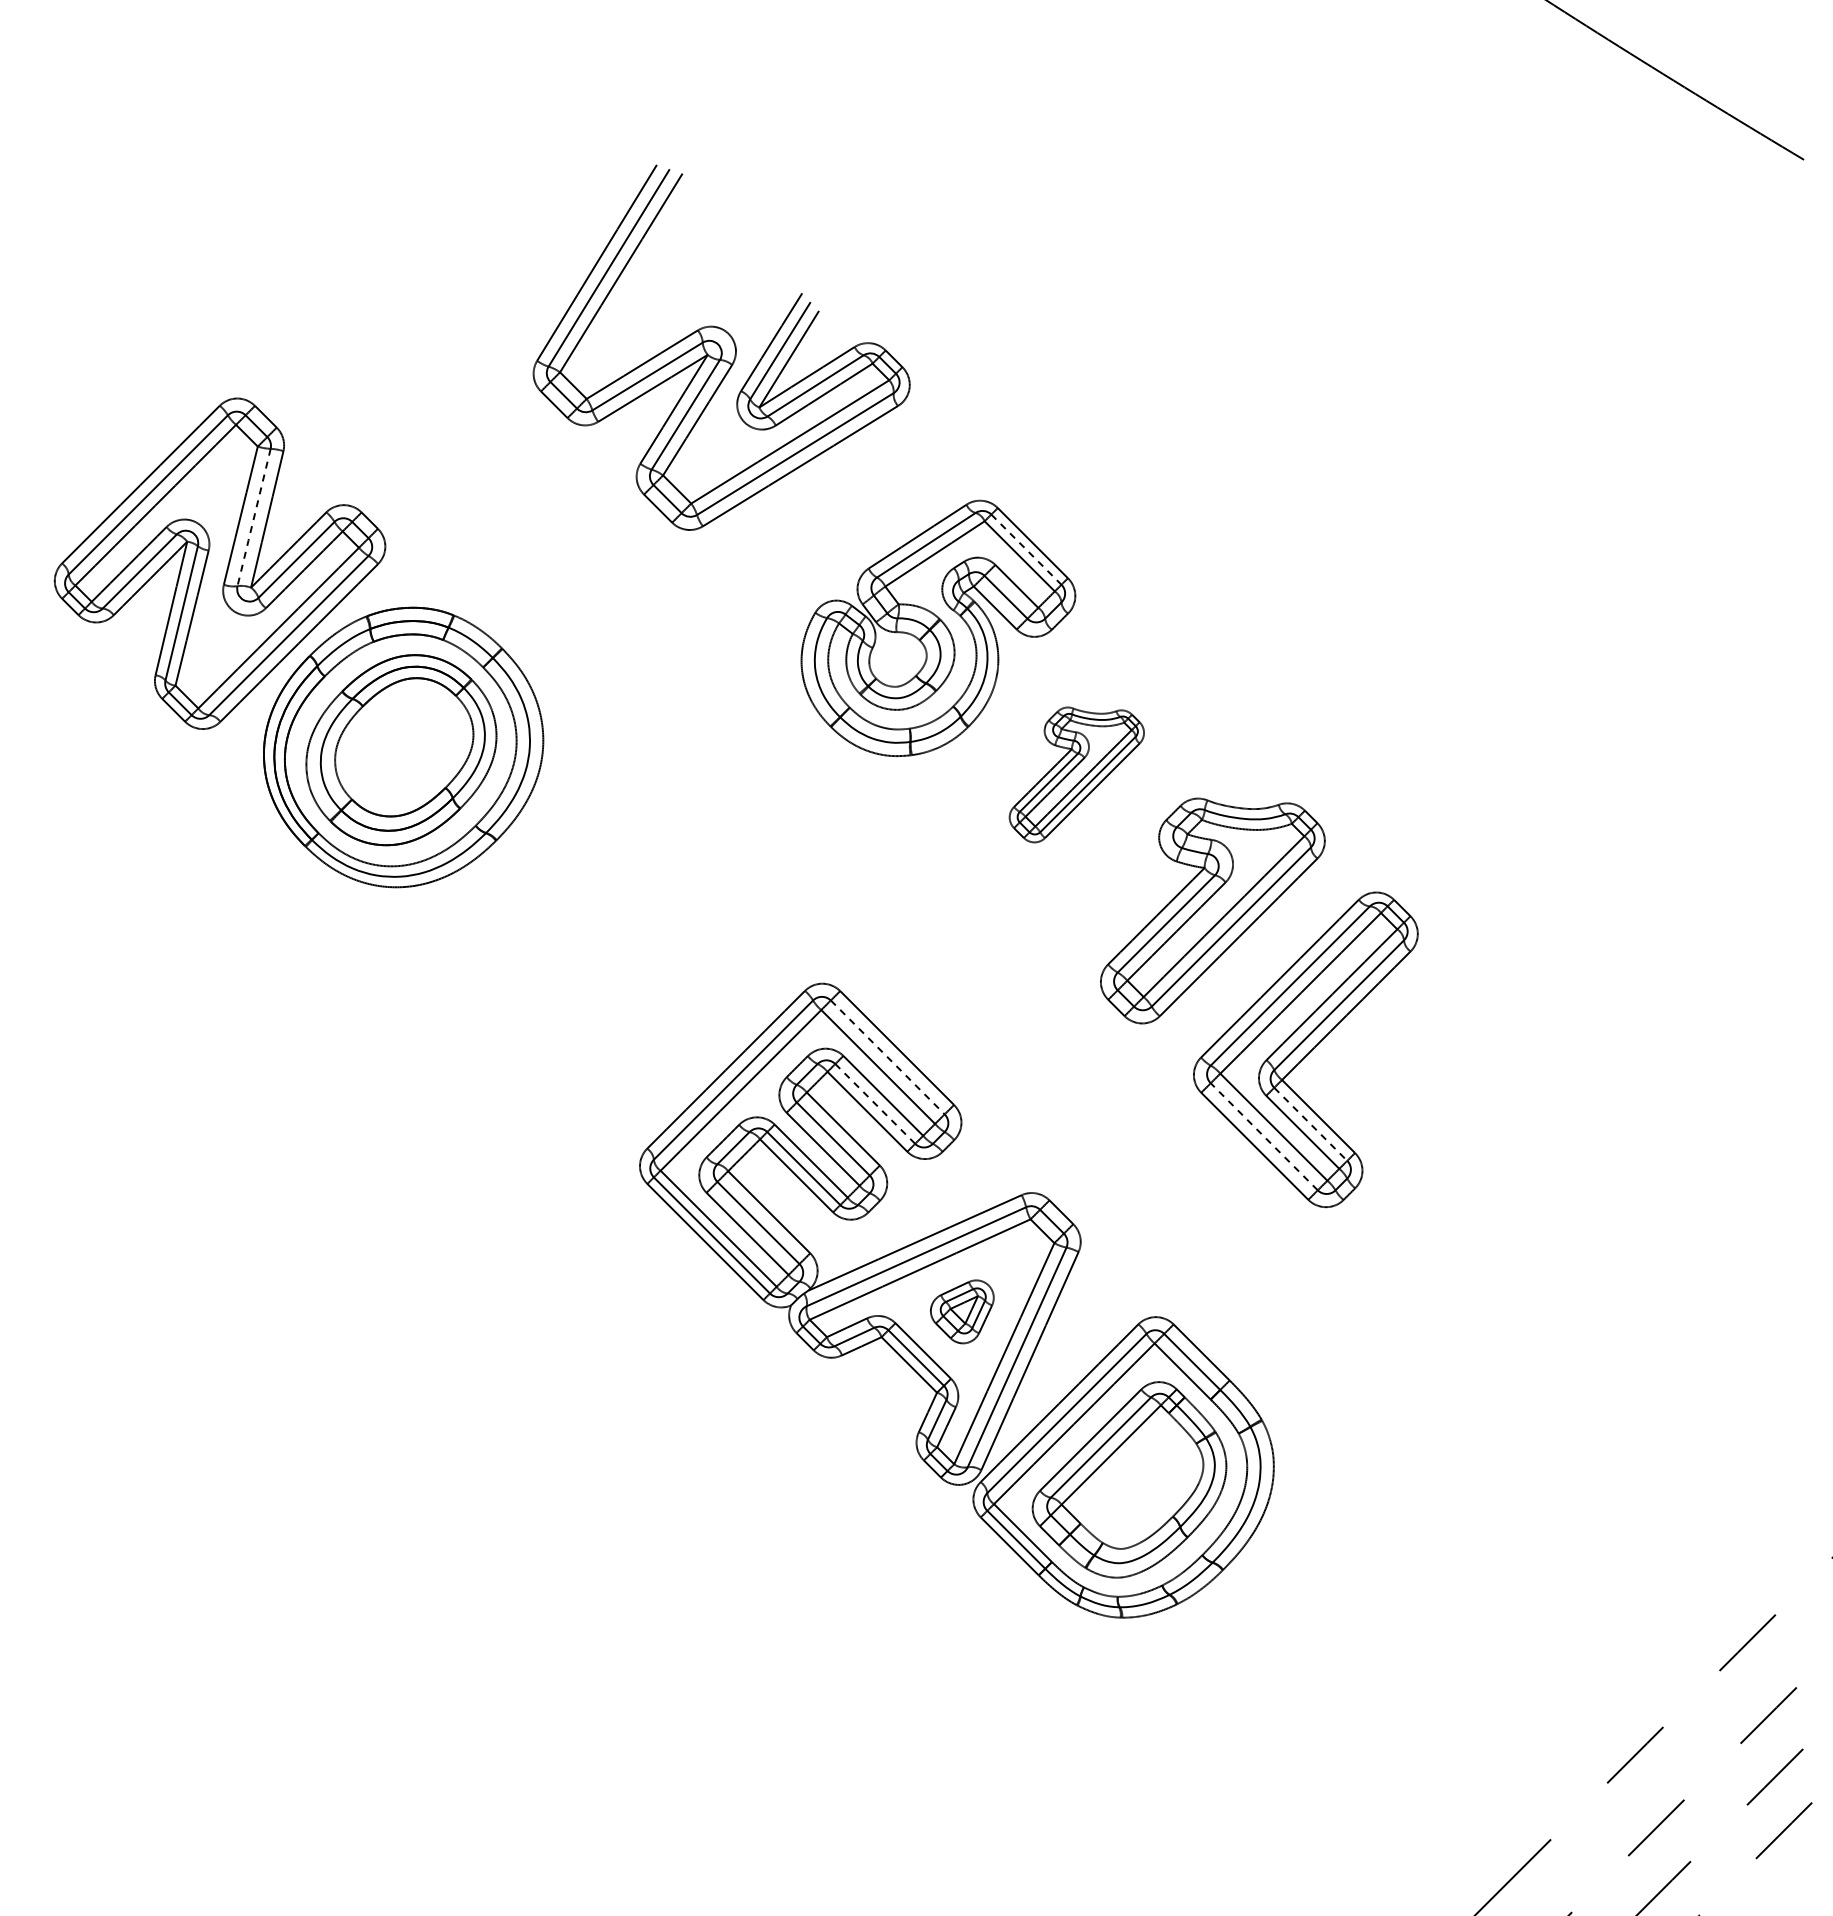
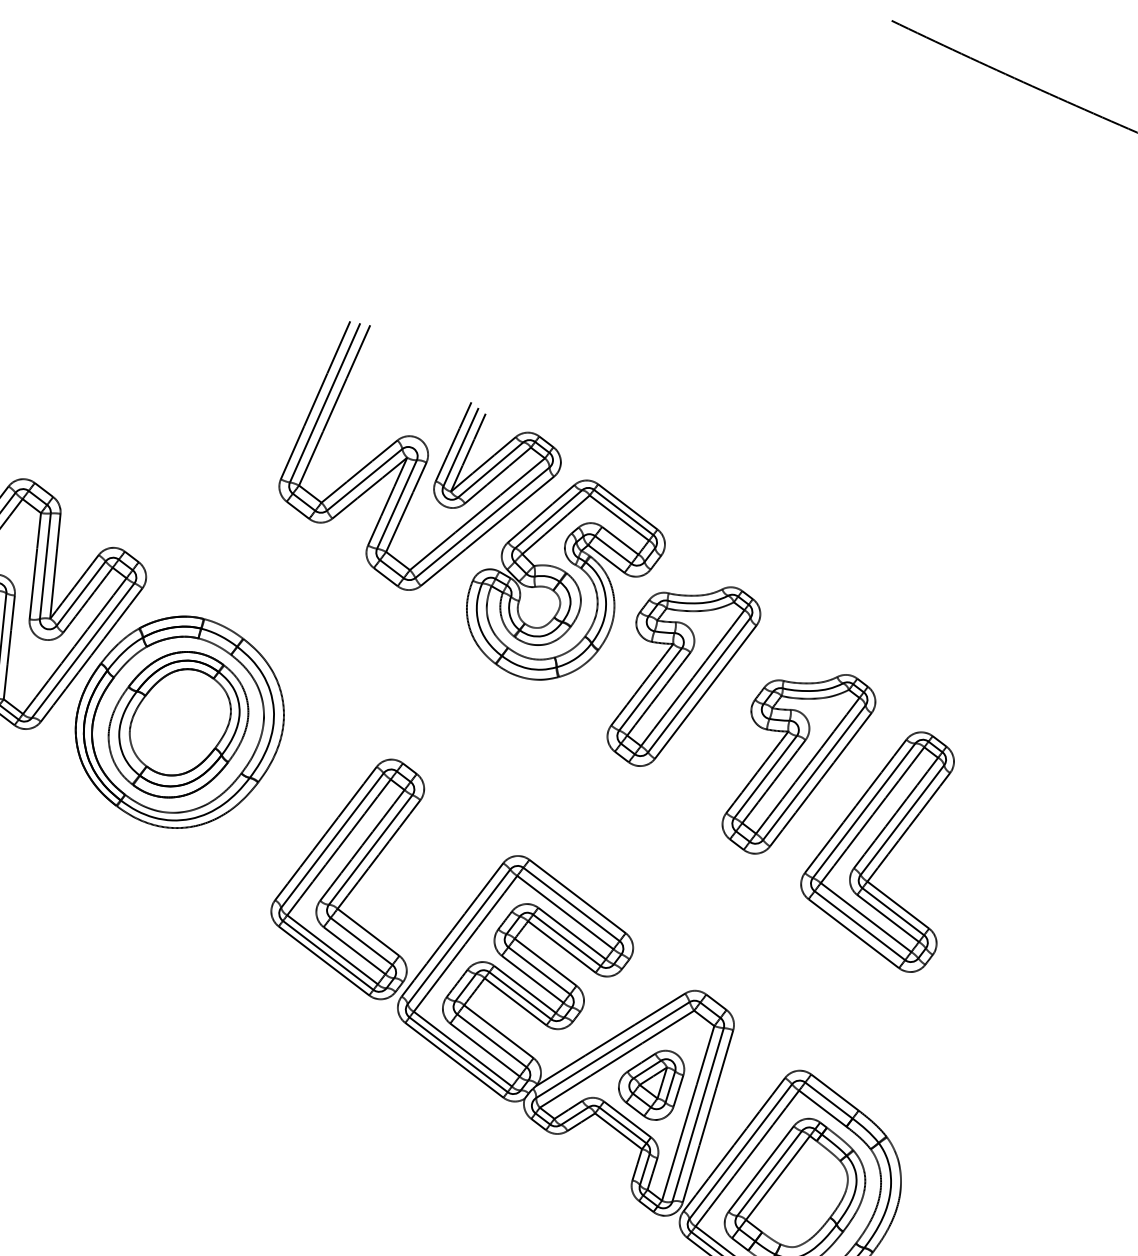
part: (721, 347) -> (416, 450), moved
line: (254, 517) -> (45, 566), dashed -> solid
line: (1026, 549) -> (623, 512), dashed -> solid
part: (1076, 774) -> (683, 674), size x1.67
part: (602, 991) -> (352, 884), added
line: (887, 1057) -> (571, 904), dashed -> solid
line: (874, 1103) -> (566, 940), dashed -> solid
line: (1310, 1124) -> (893, 911), dashed -> solid
line: (1264, 1136) -> (860, 925), dashed -> solid
part: (962, 1311) -> (652, 1086), size x1.43

